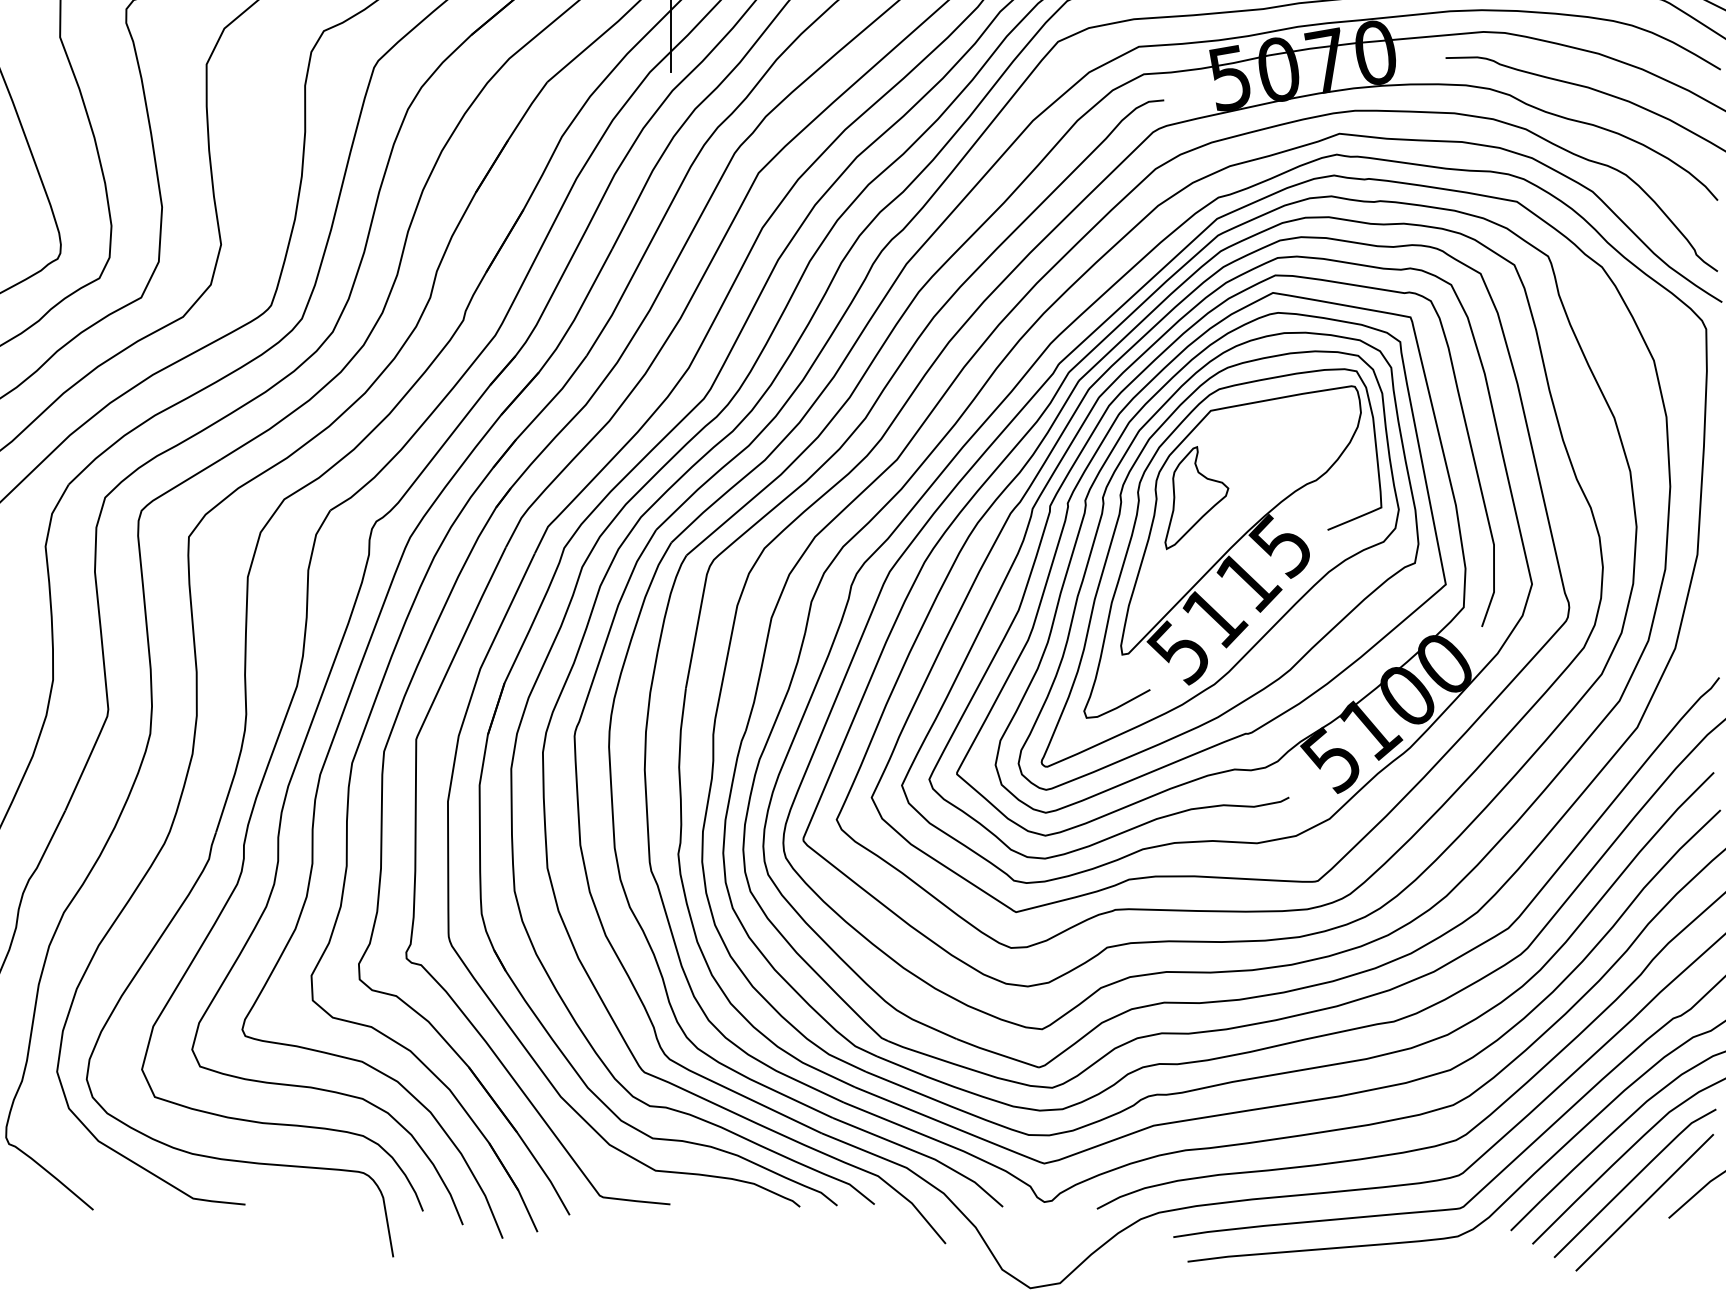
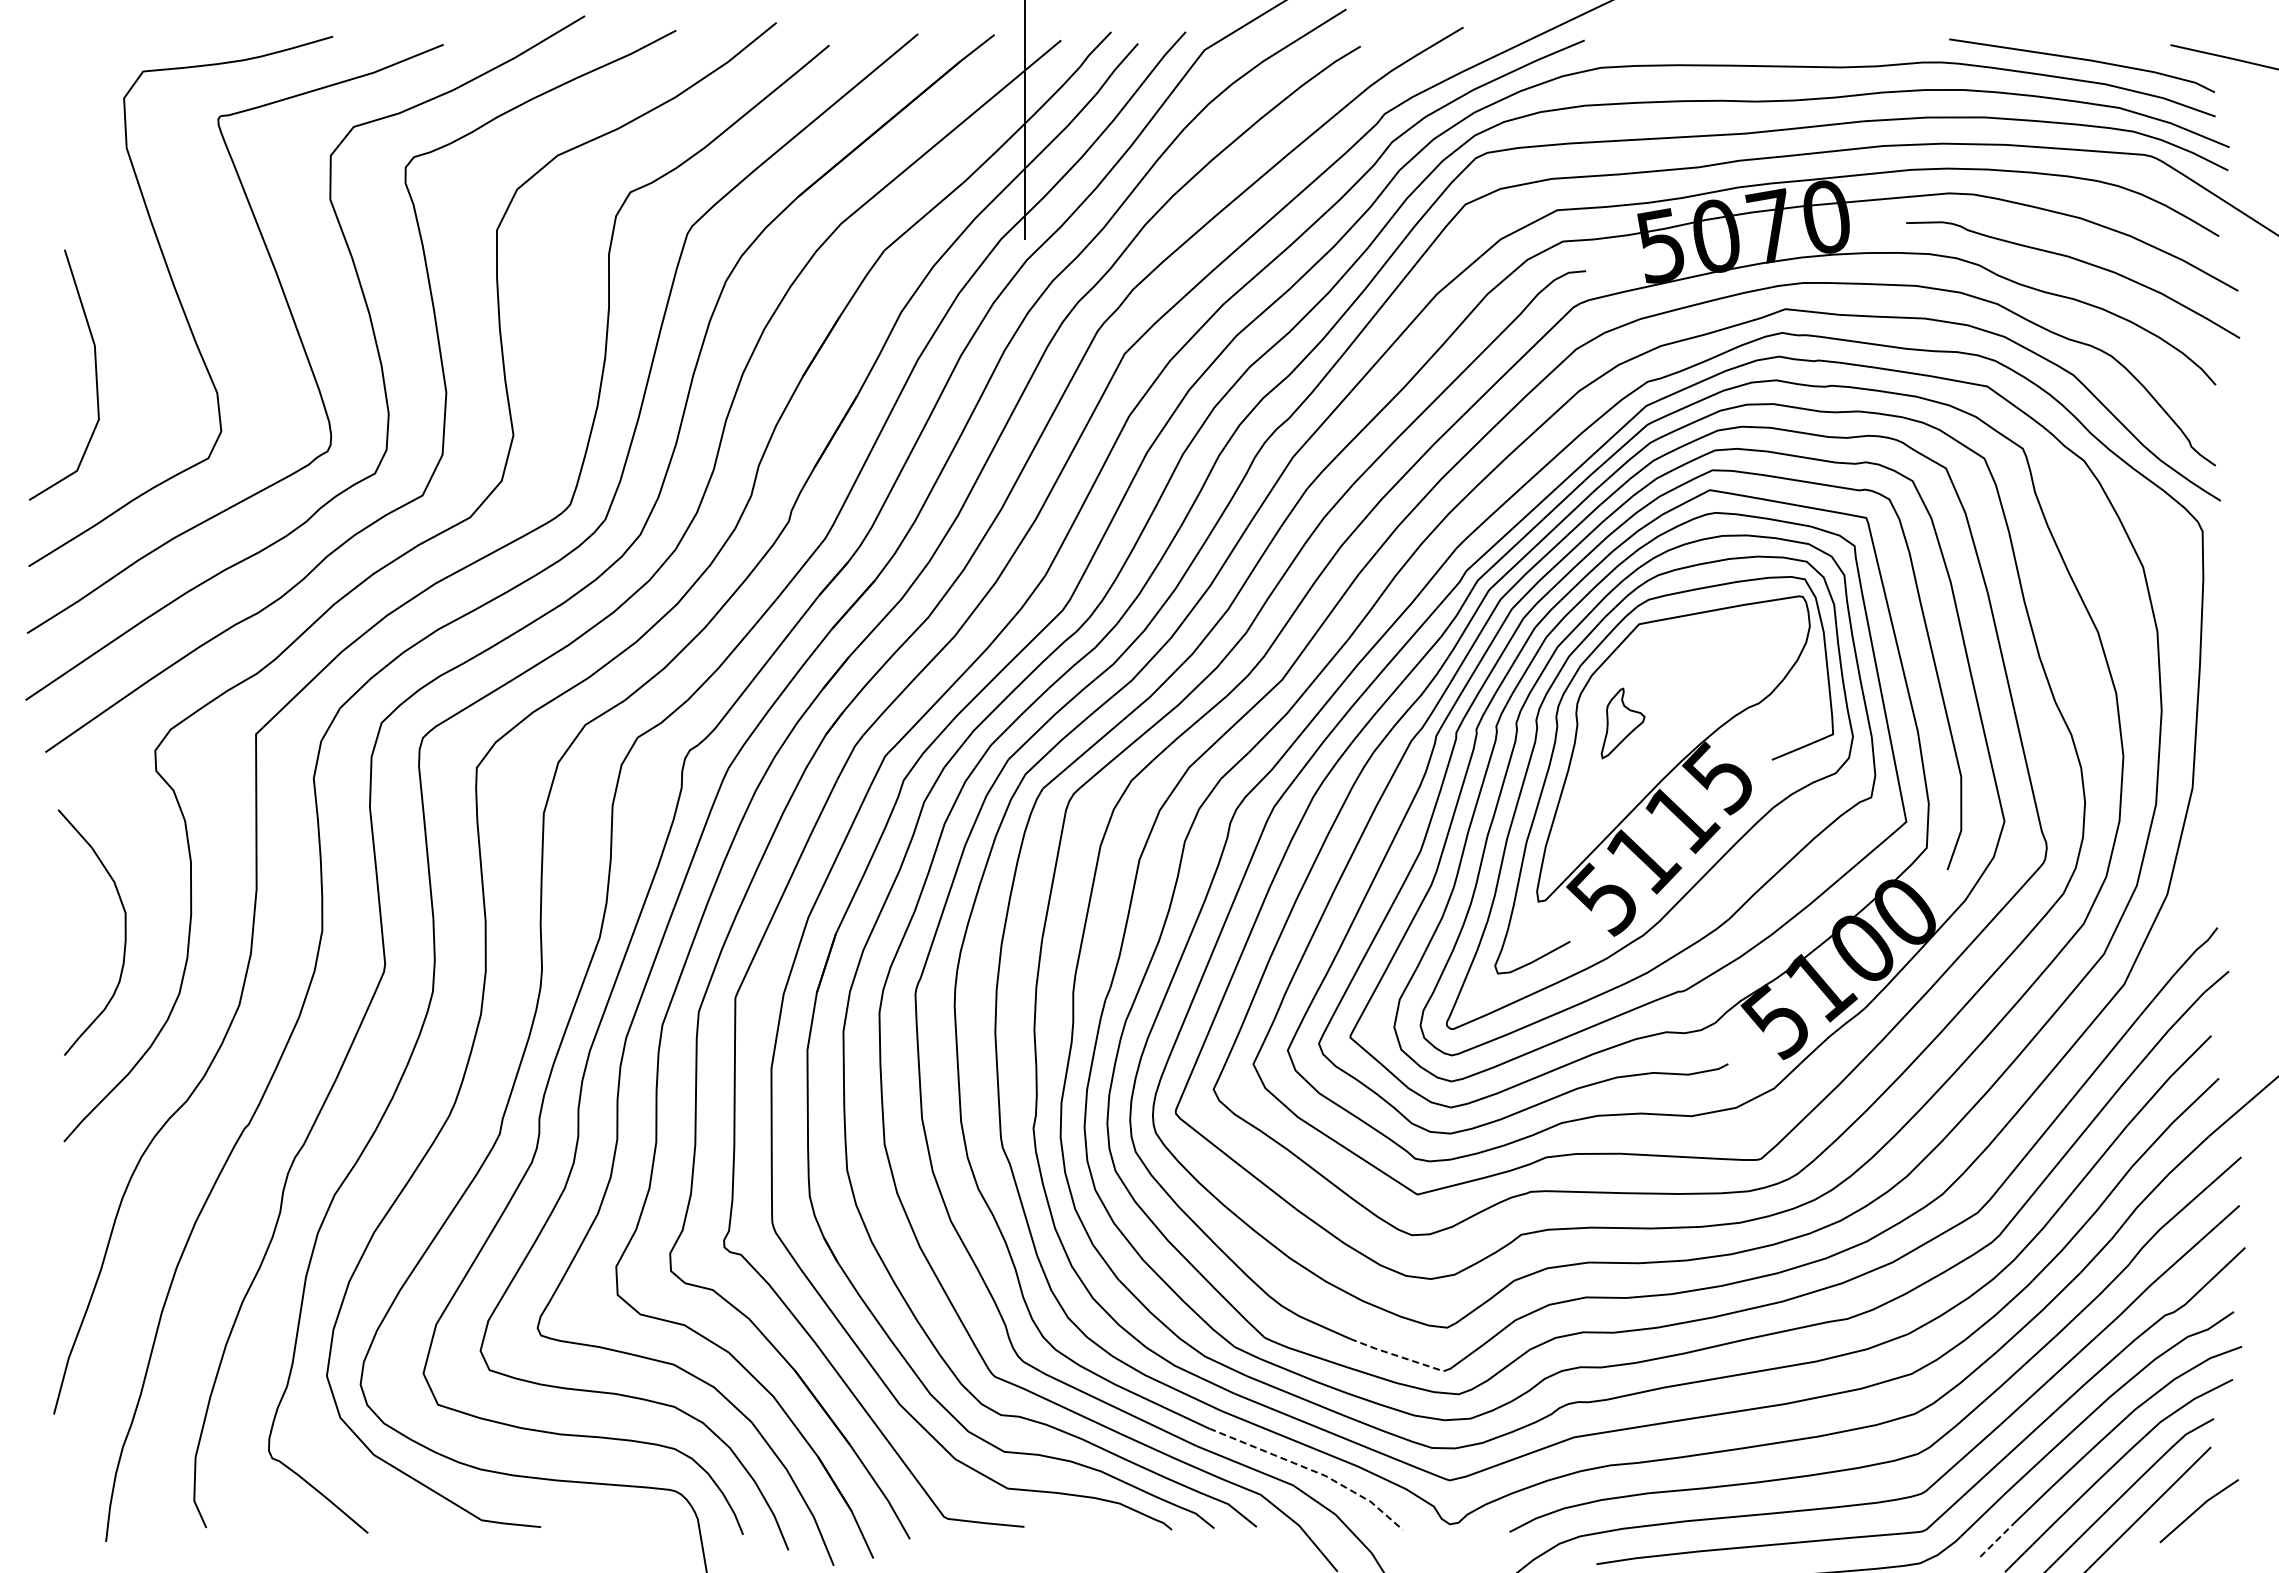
part: (1196, 498) -> (1622, 723), size x0.6
line: (997, 1053) -> (1396, 1355), solid -> dashed
line: (923, 1154) -> (1312, 1470), solid -> dashed
line: (1525, 1216) -> (1997, 1540), solid -> dashed

